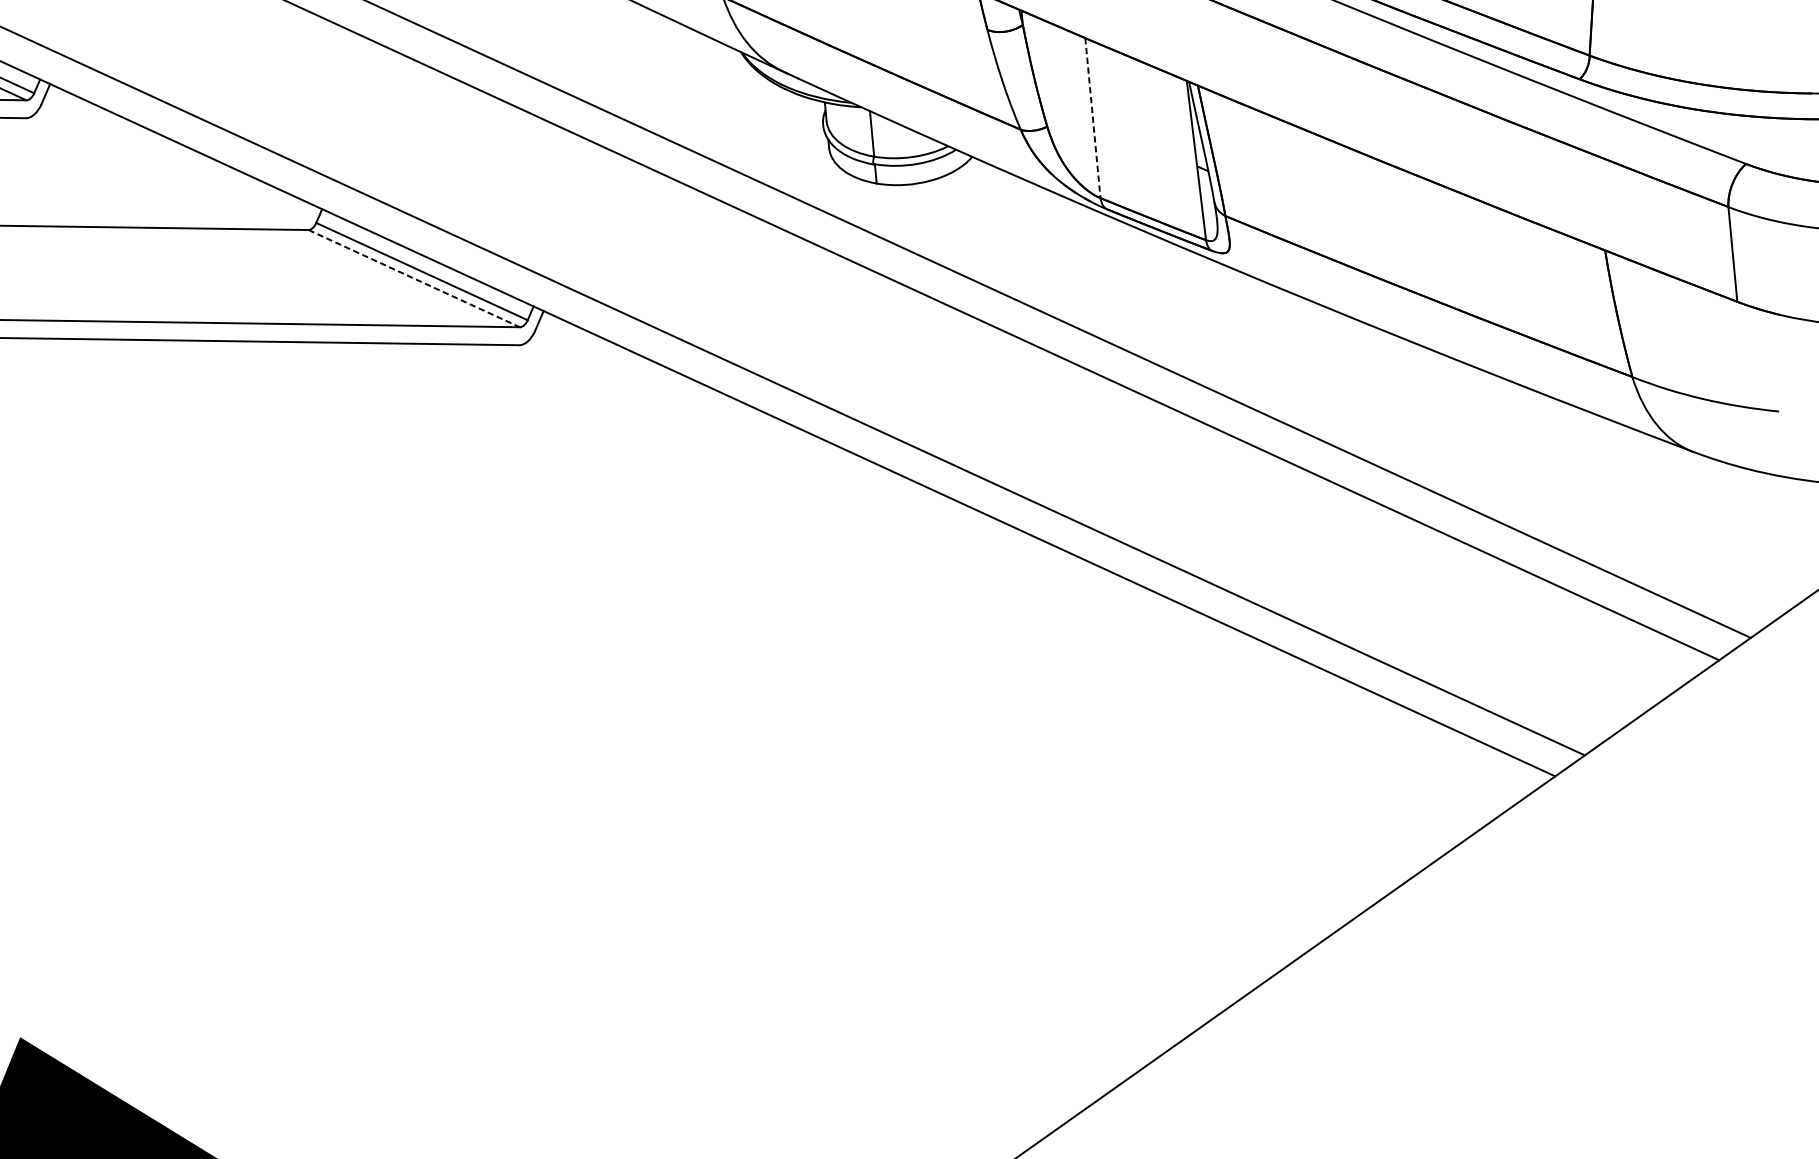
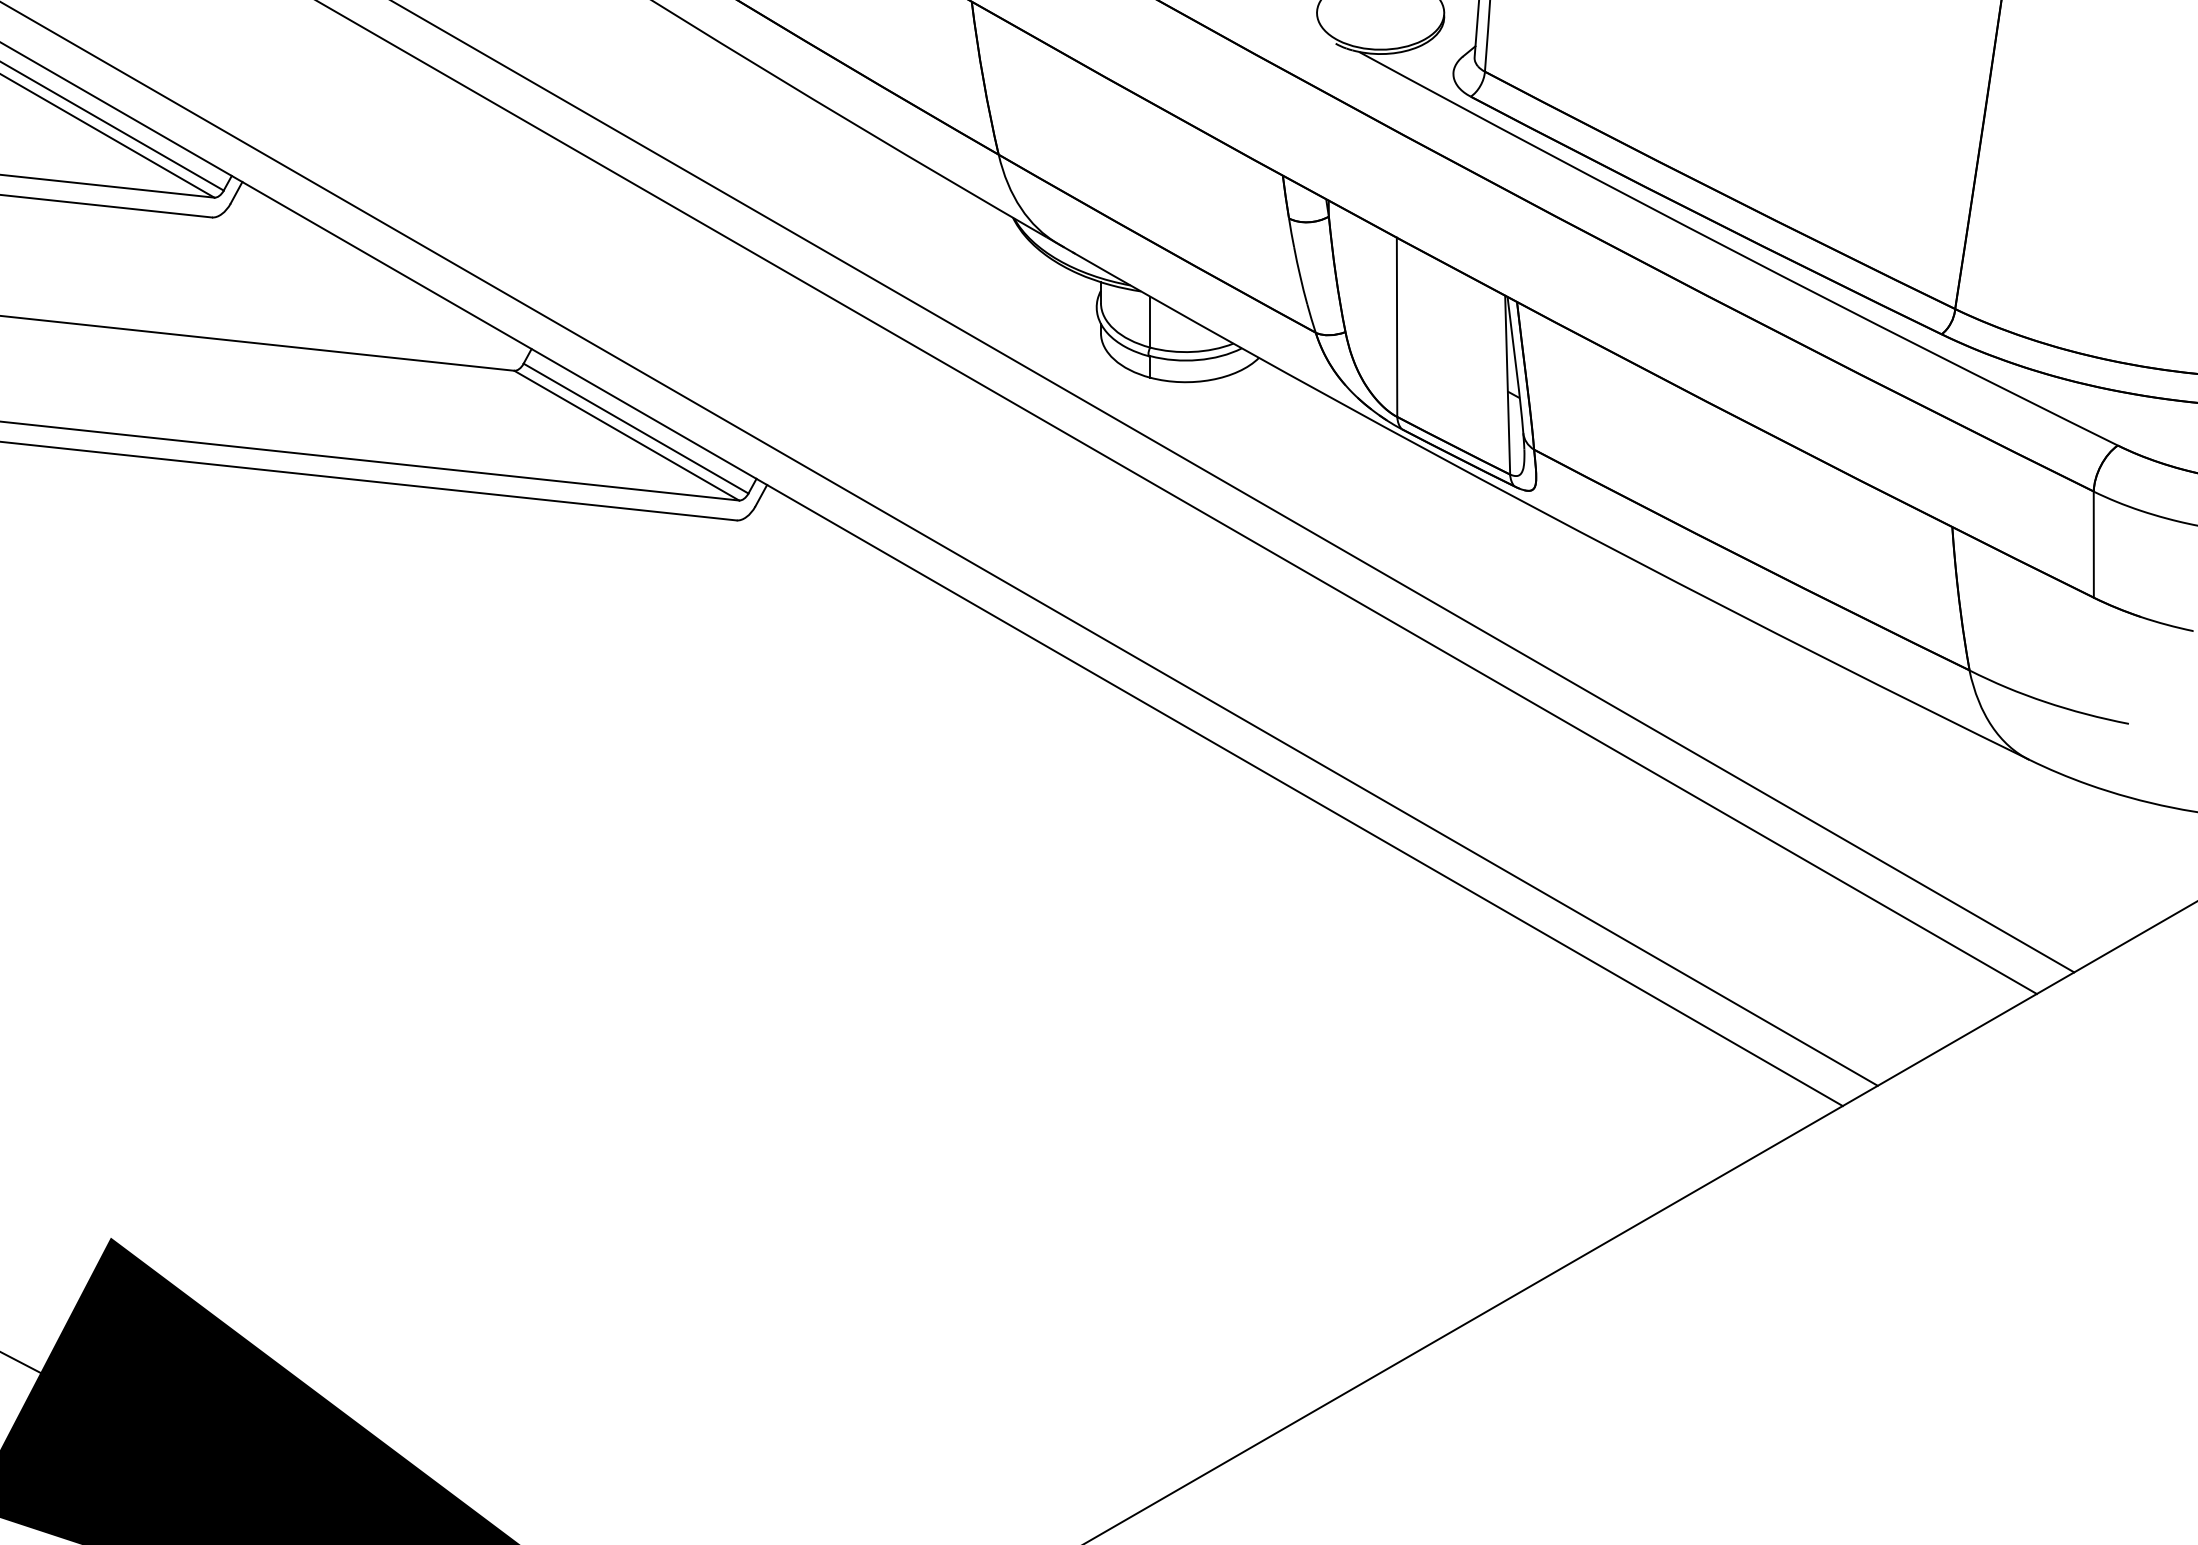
line: (1093, 118) -> (1397, 327), dashed -> solid
line: (414, 278) -> (626, 435), dashed -> solid

